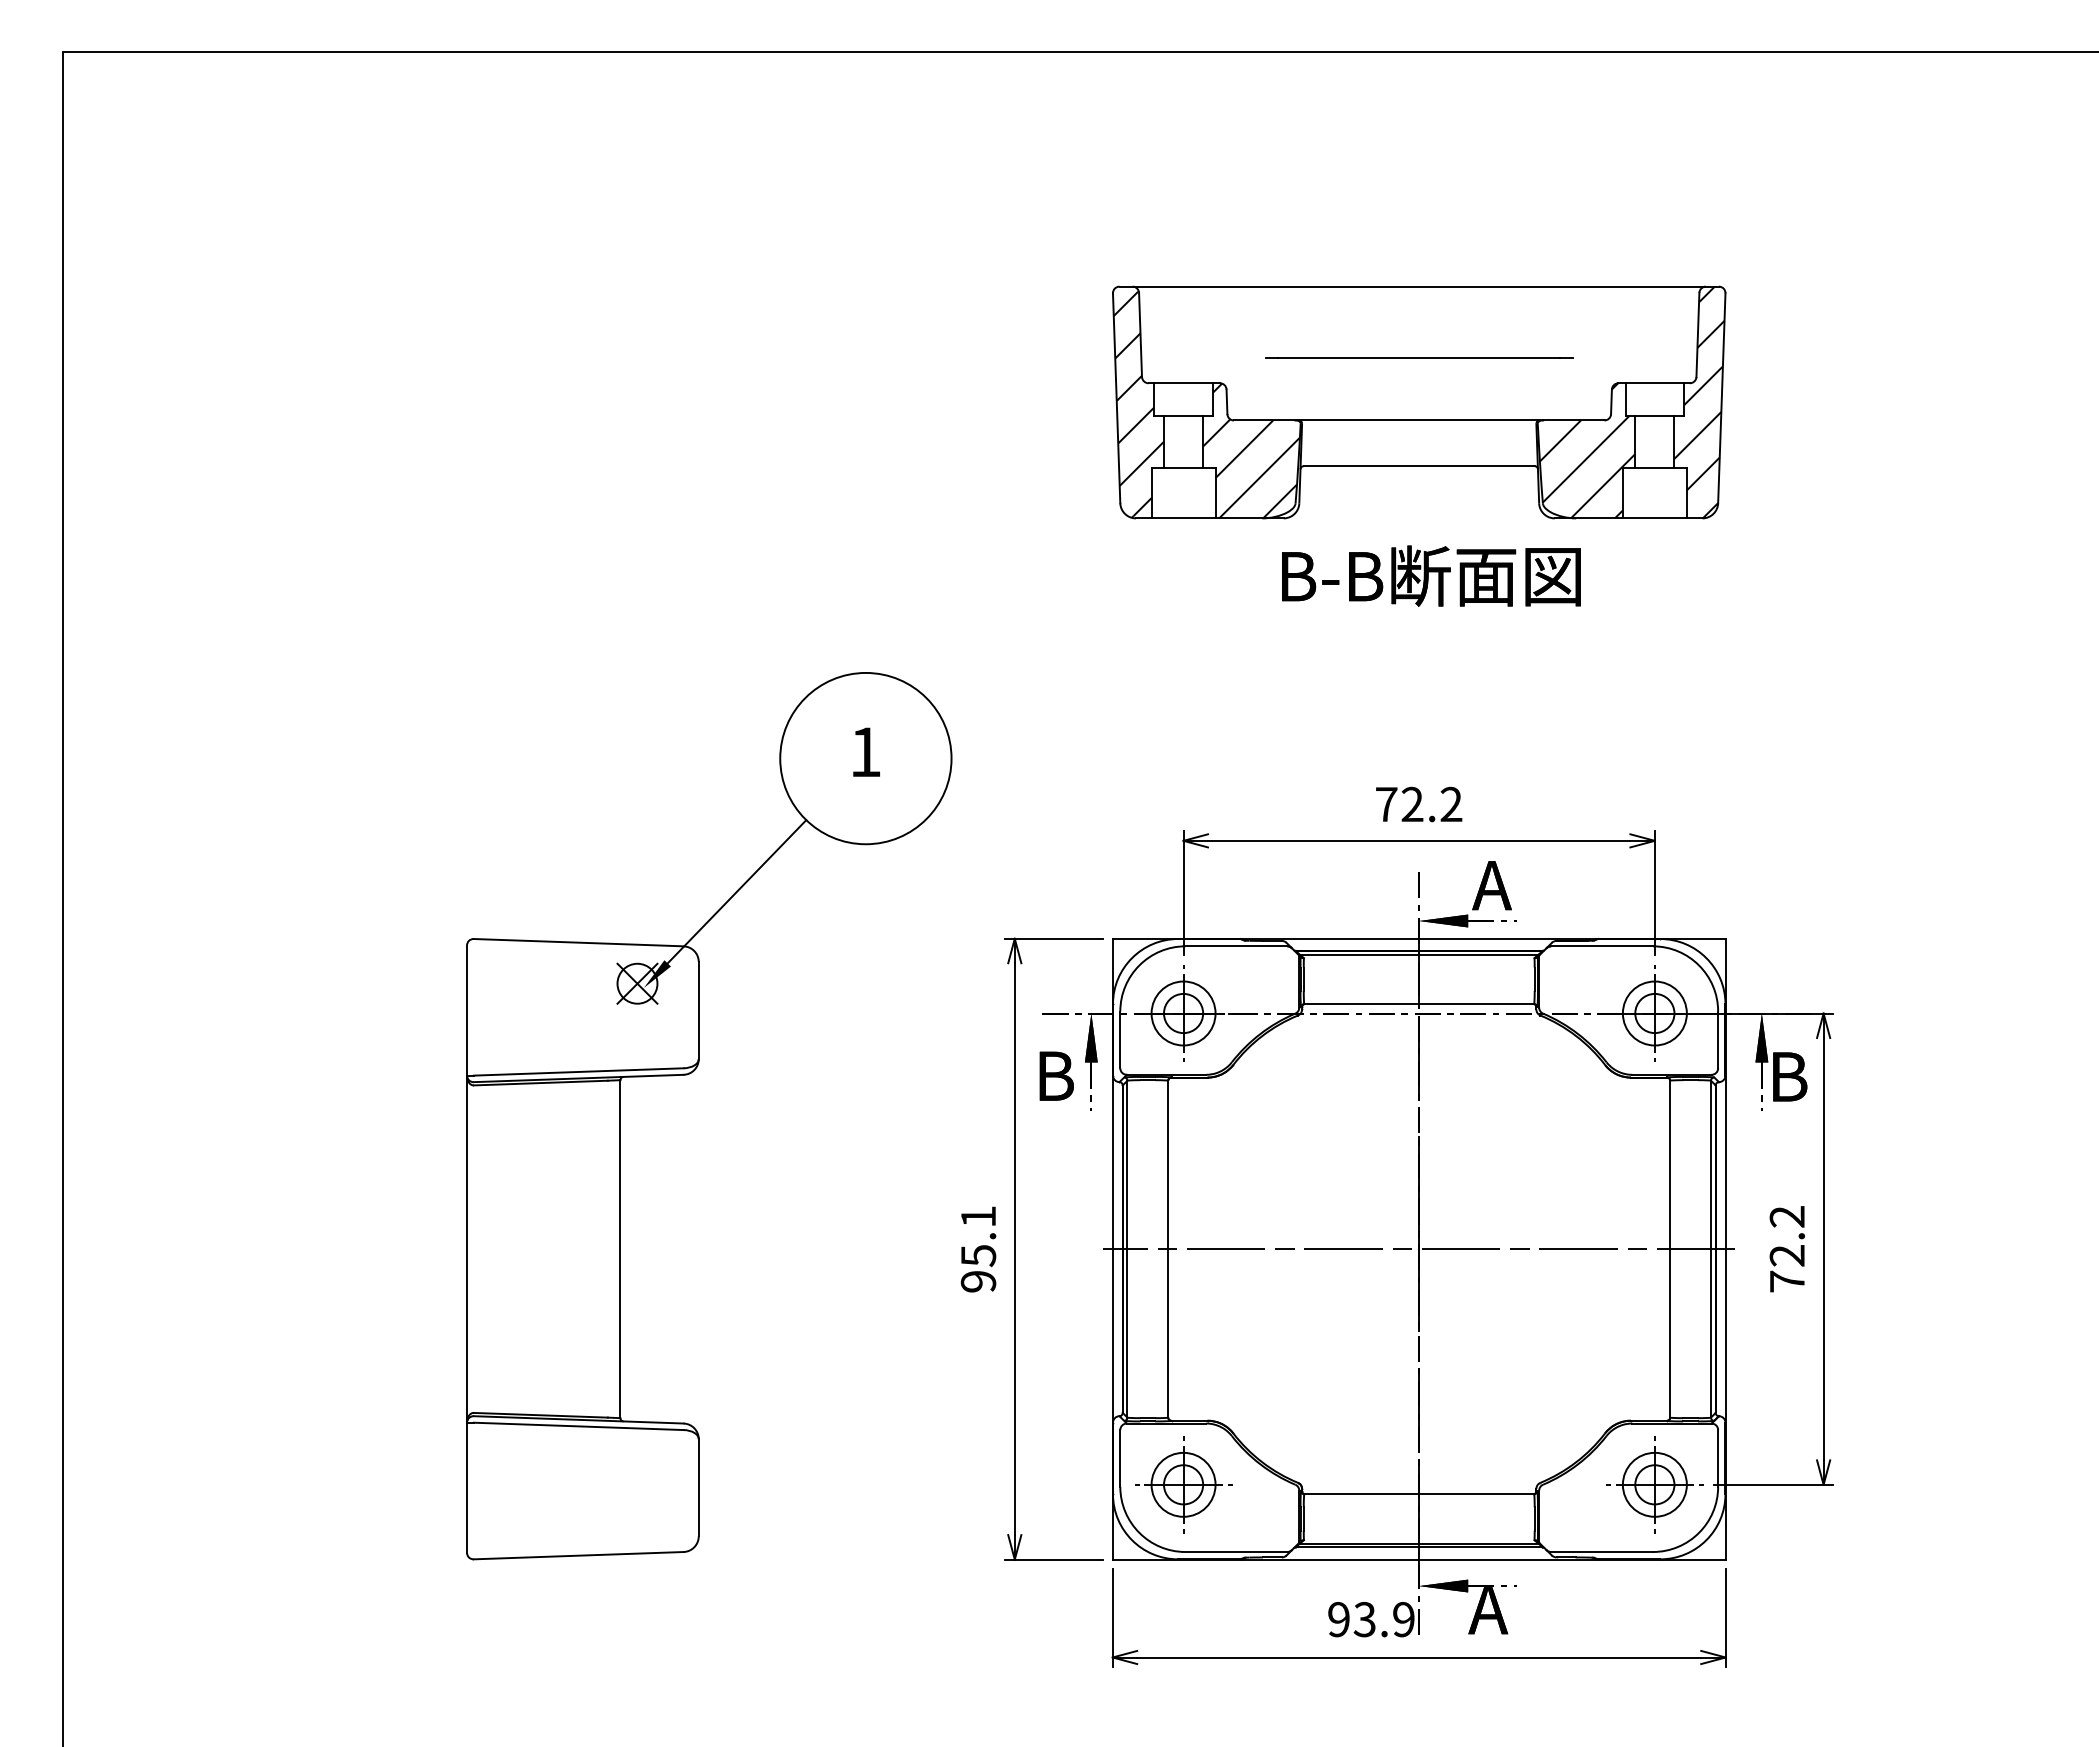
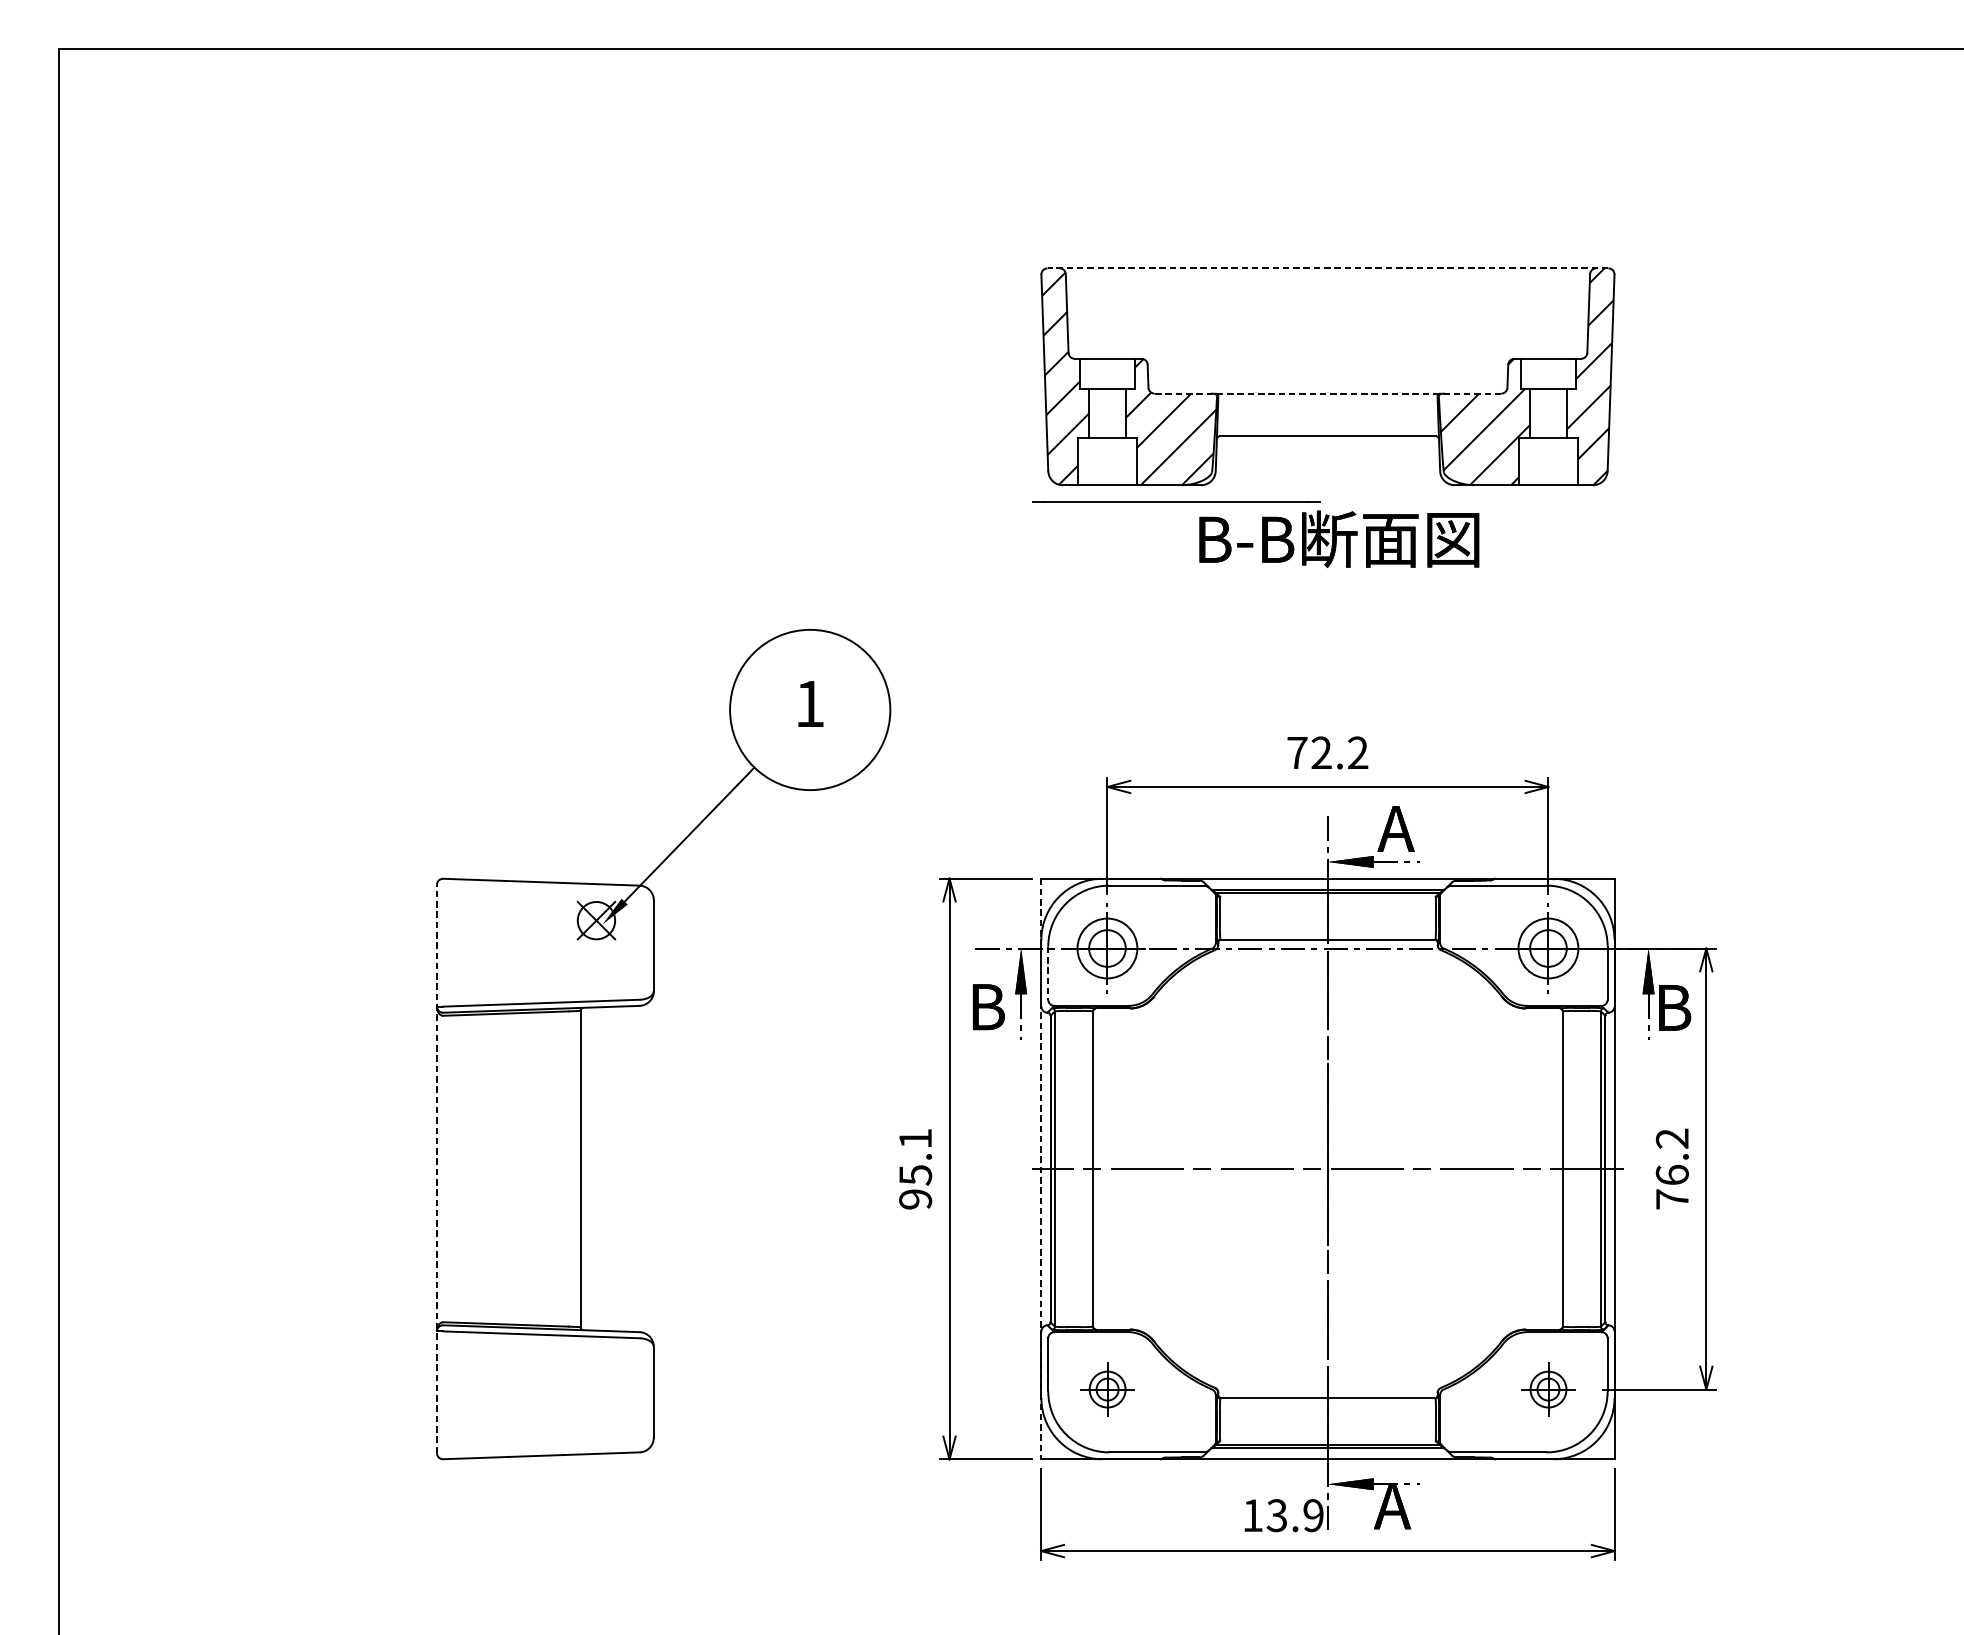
line: (1419, 286) -> (1328, 268), solid -> dashed
line: (1419, 357) -> (1176, 501), moved
line: (1418, 420) -> (1327, 393), solid -> dashed
line: (1120, 1040) -> (1048, 973), solid -> dashed
line: (467, 1249) -> (437, 1169), solid -> dashed
line: (1112, 1249) -> (1040, 1169), solid -> dashed
text: (1787, 1255) -> (1672, 1174), 72.2 -> 76.2
part: (1183, 1484) -> (1107, 1389), size x0.6
part: (1654, 1484) -> (1548, 1389), size x0.6
text: (1338, 1619) -> (1252, 1515), 93.9 -> 13.9

